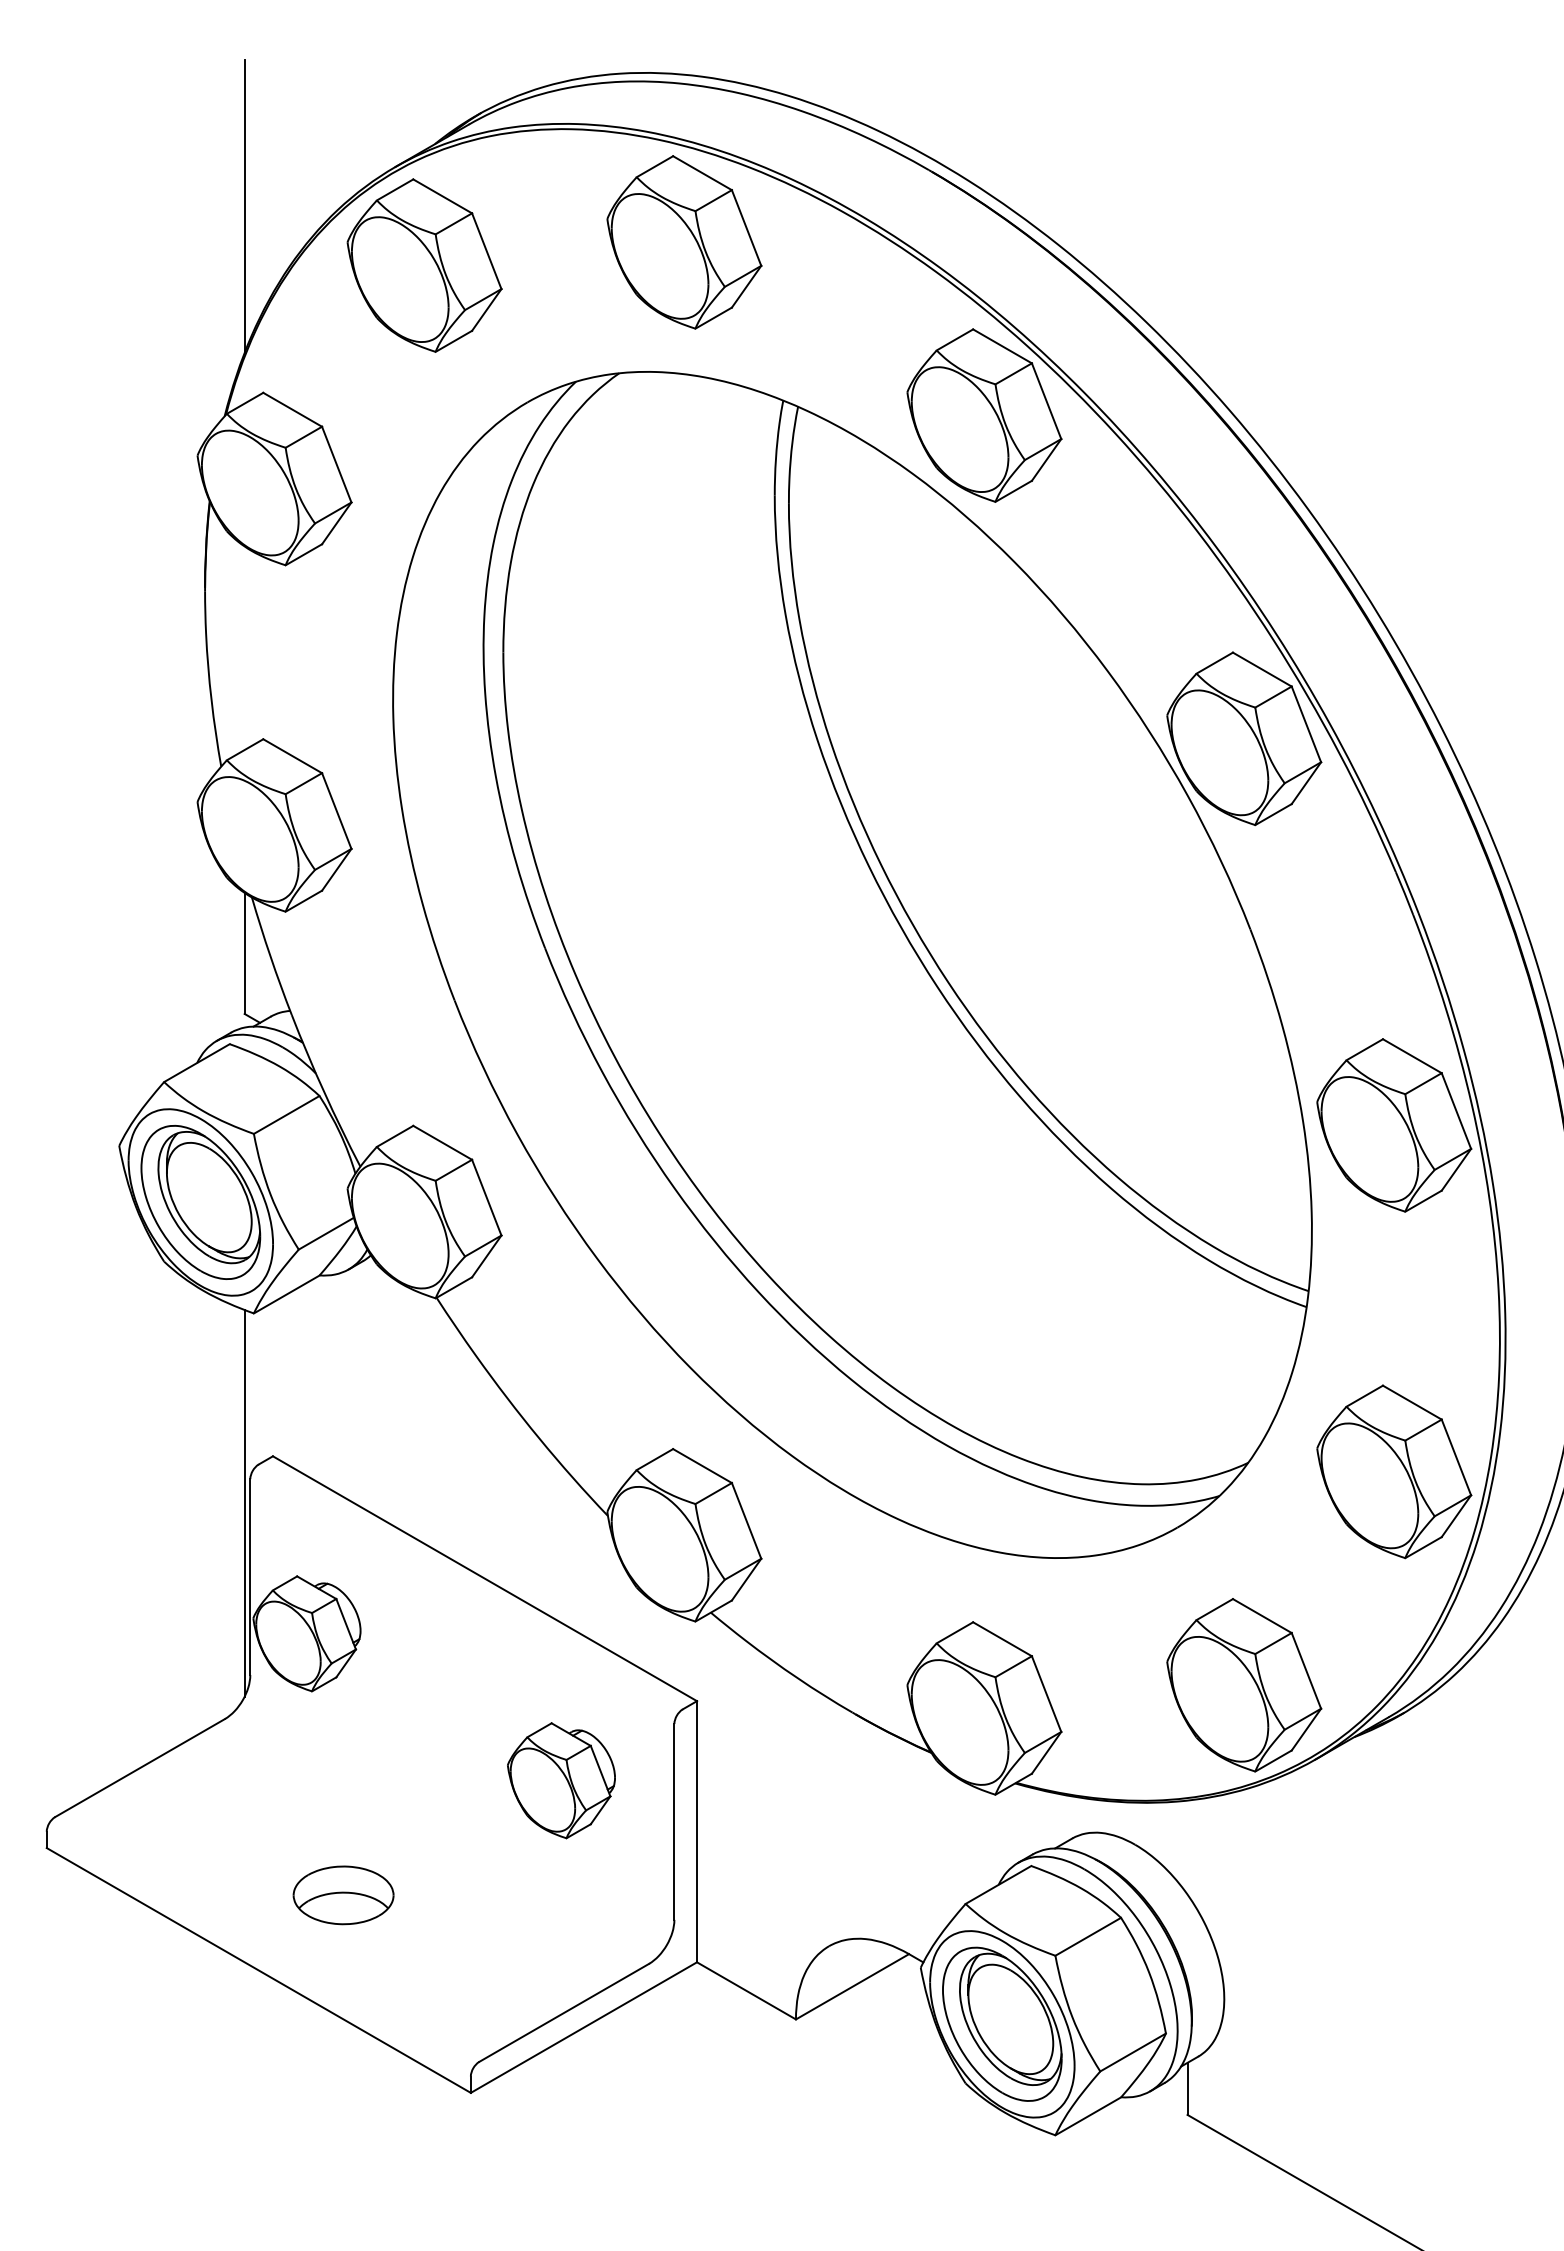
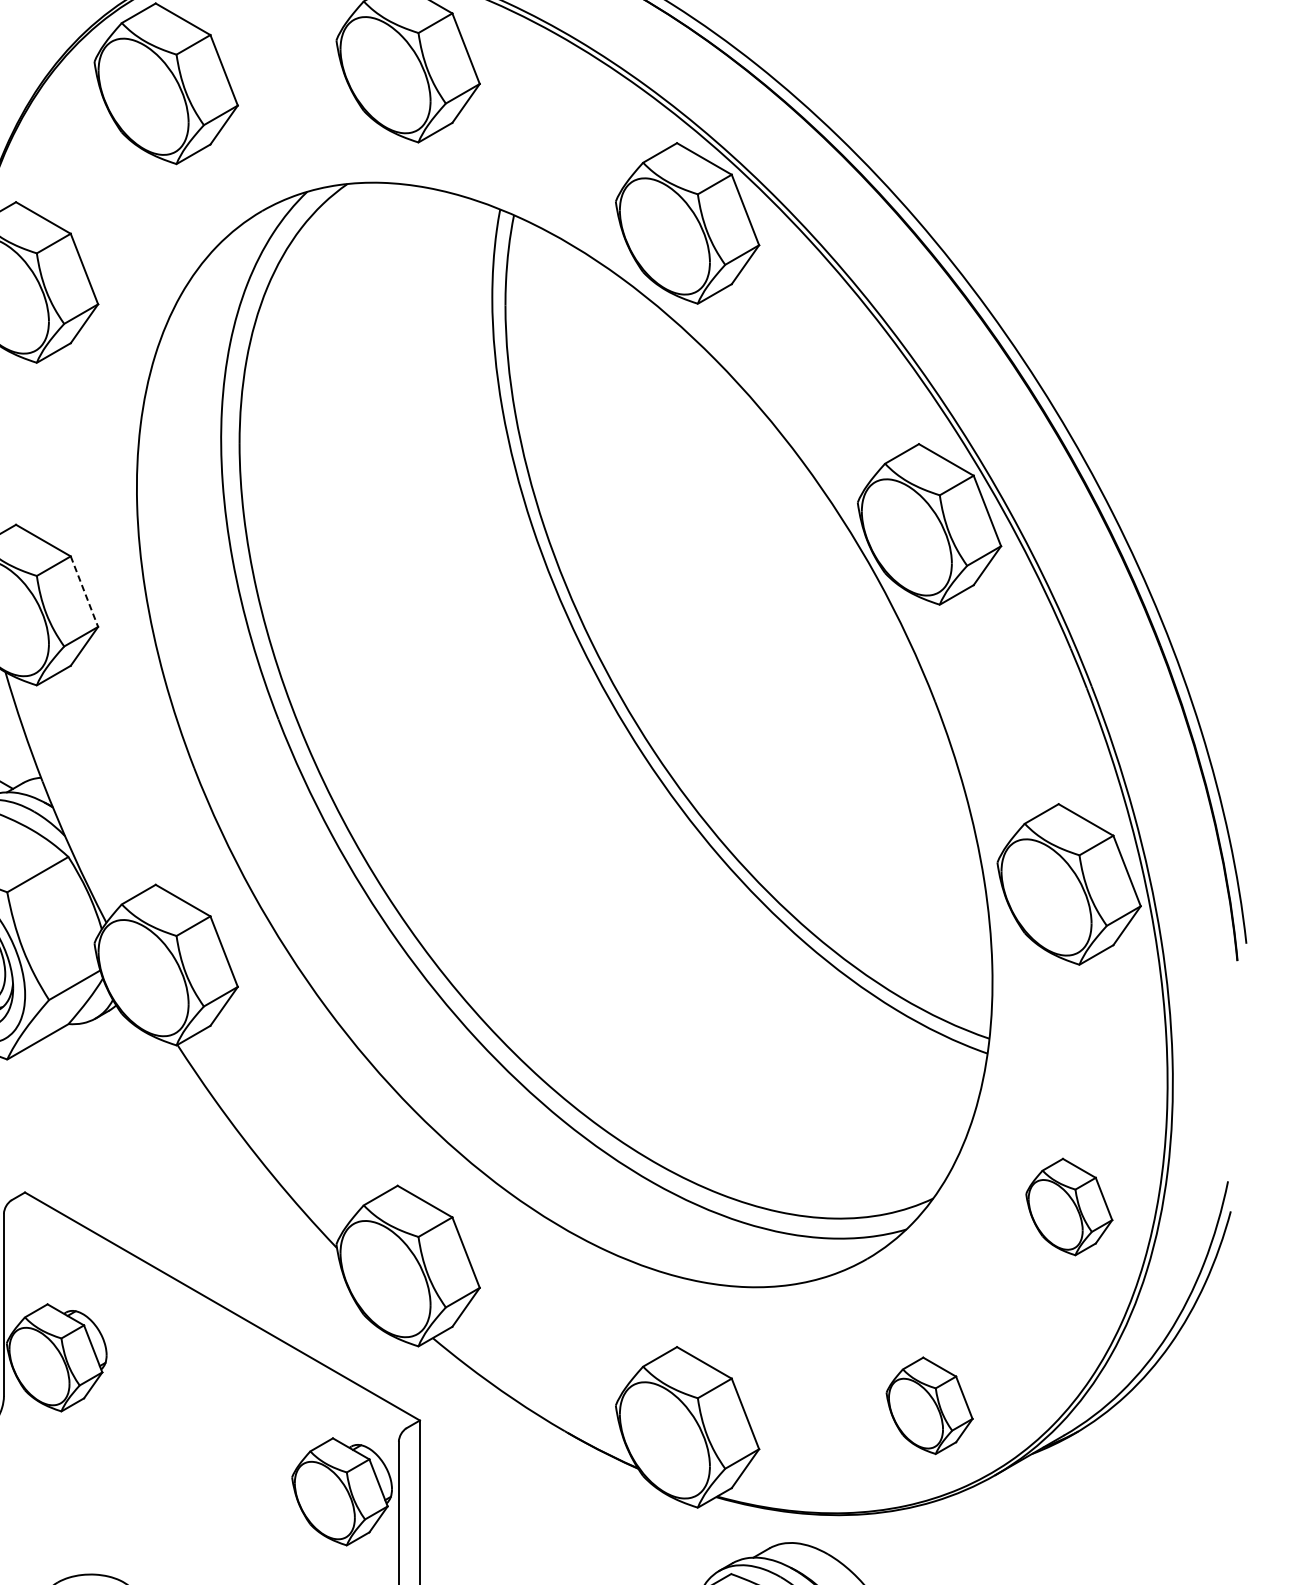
line: (336, 811) -> (84, 592), solid -> dashed
part: (1394, 1471) -> (1069, 1206), size x0.6
part: (1244, 1685) -> (929, 1405), size x0.6
part: (561, 1780) -> (342, 1491), moved

